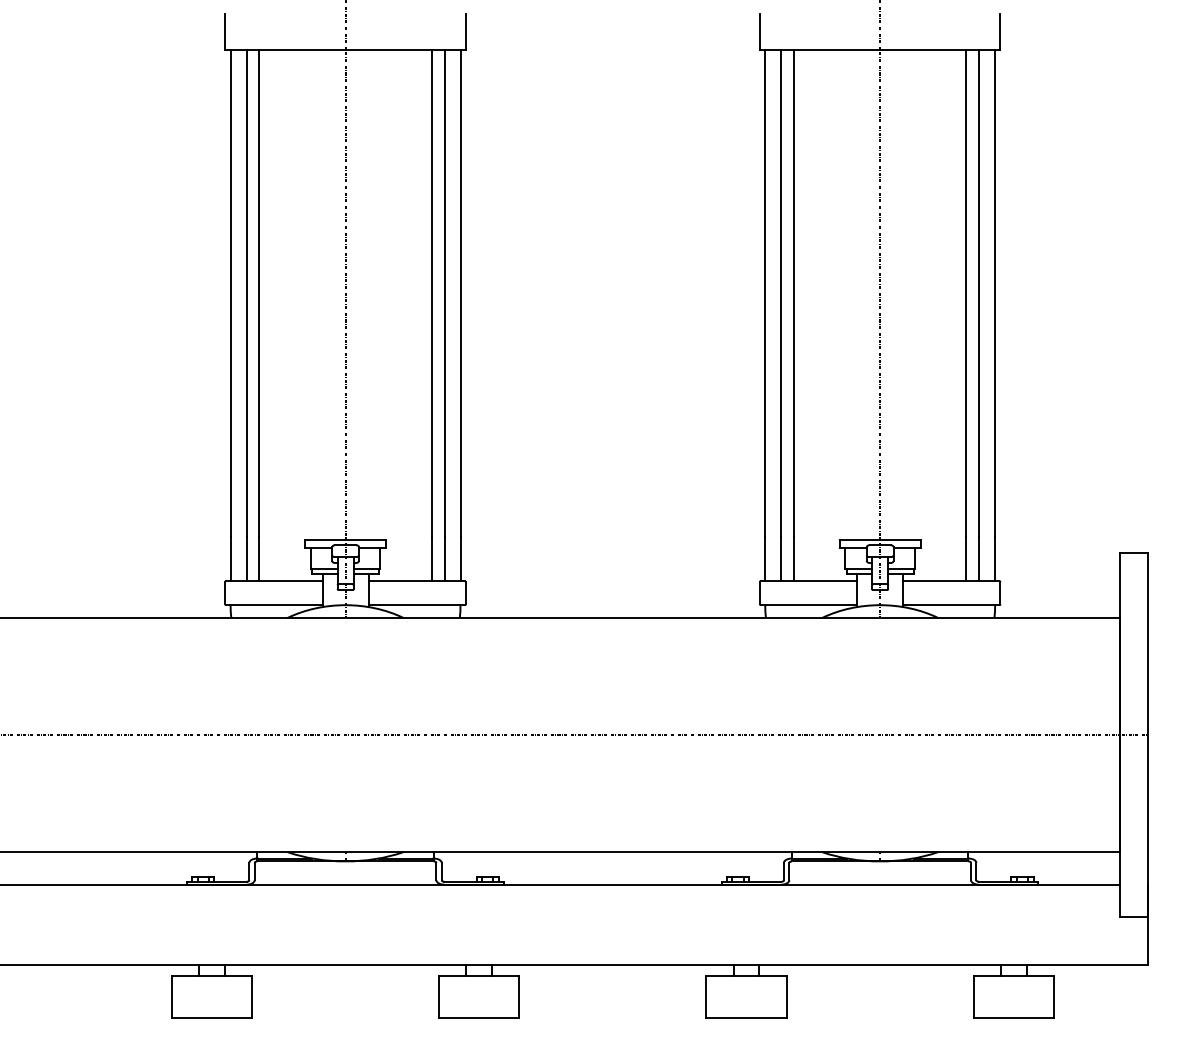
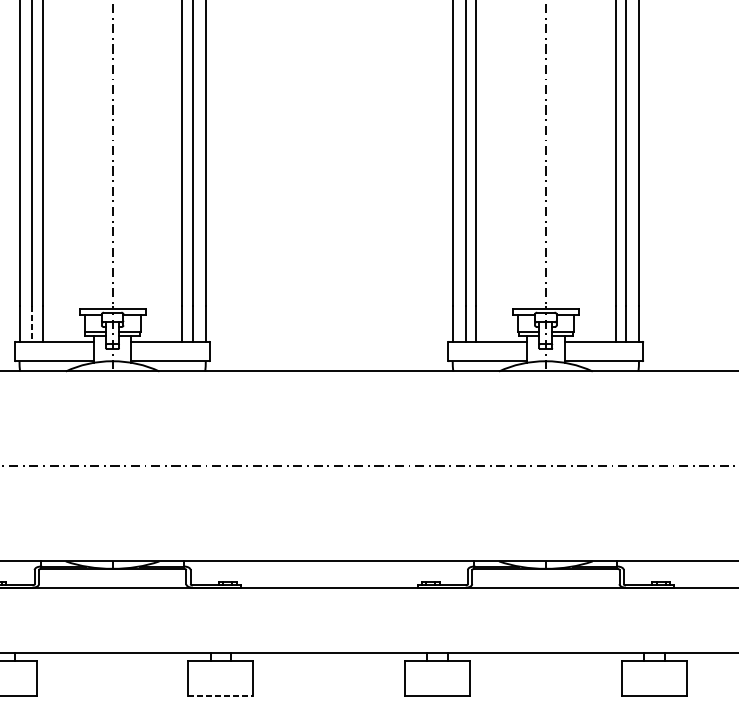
line: (246, 559) -> (32, 324), solid -> dashed
line: (479, 1018) -> (221, 696), solid -> dashed

